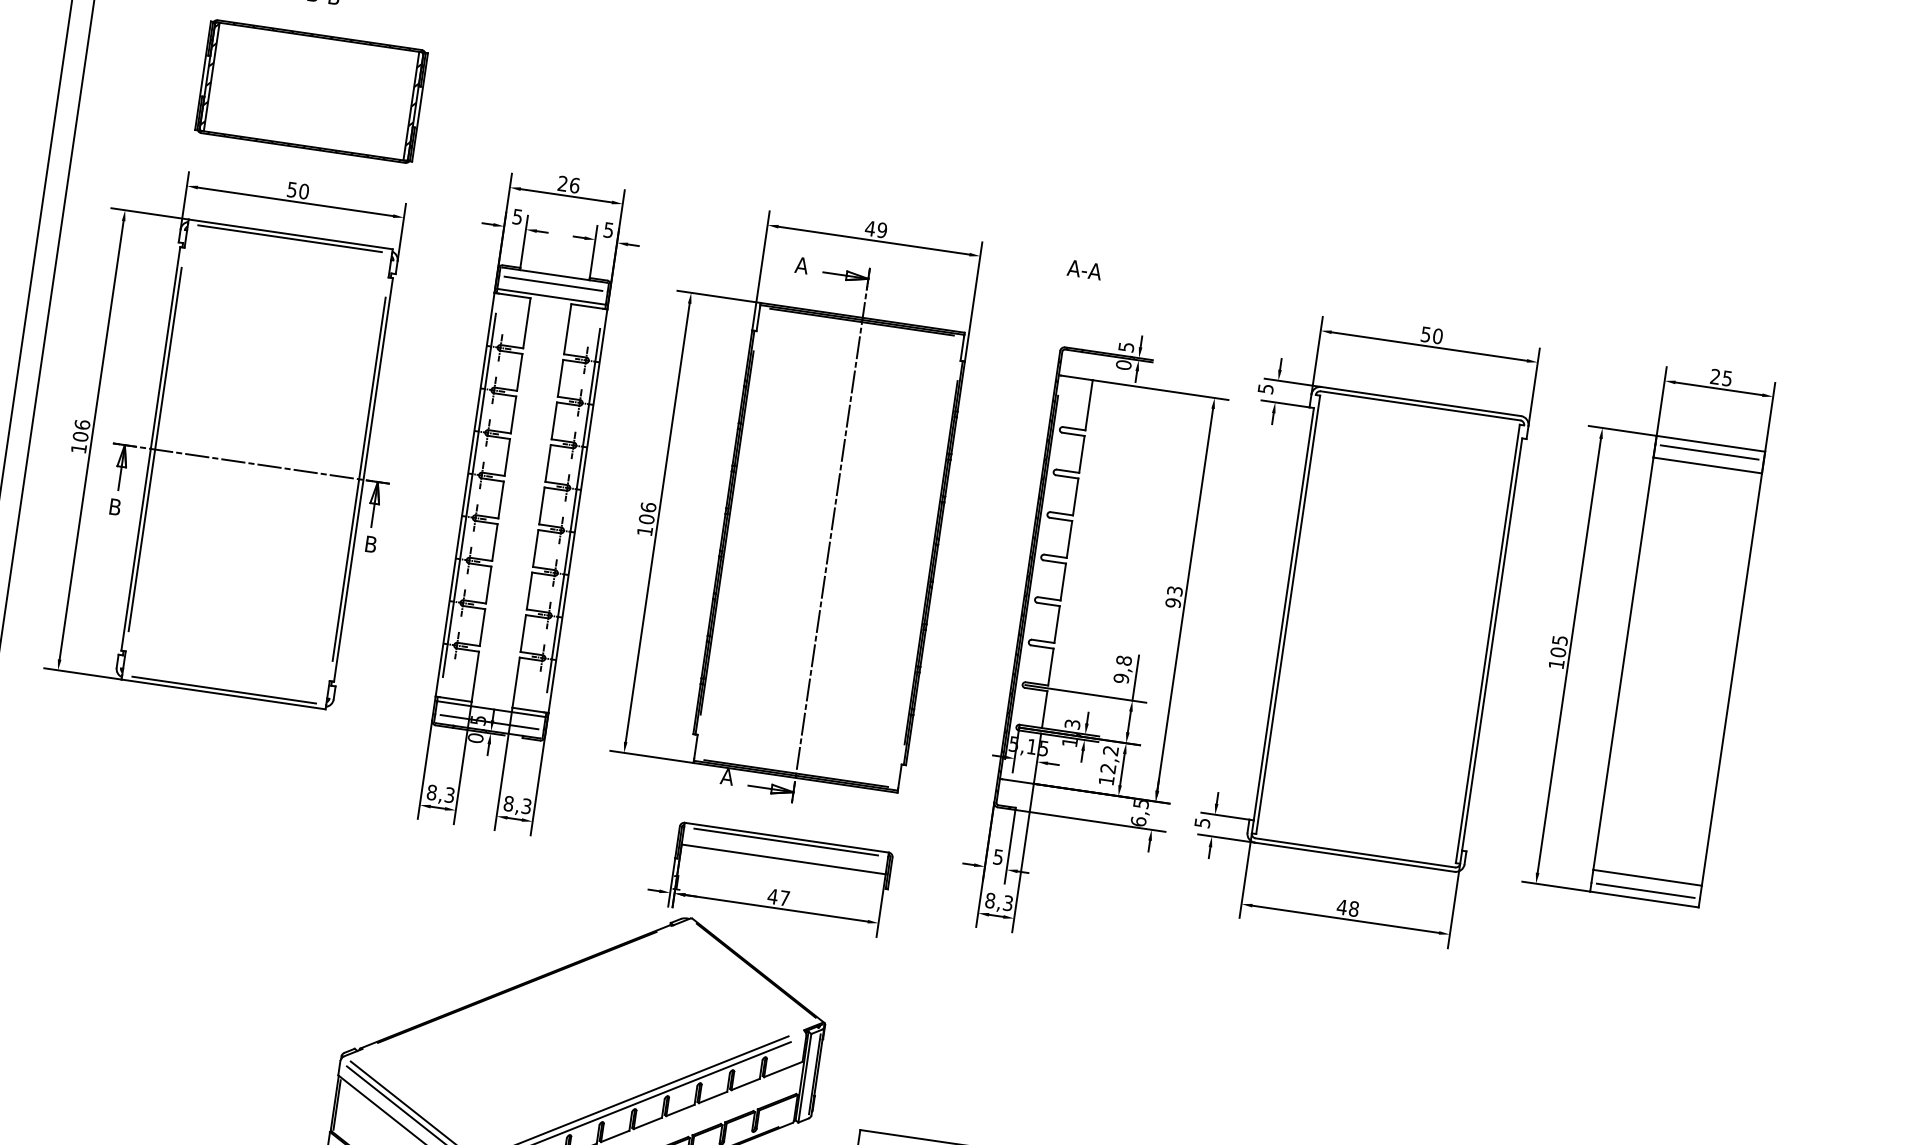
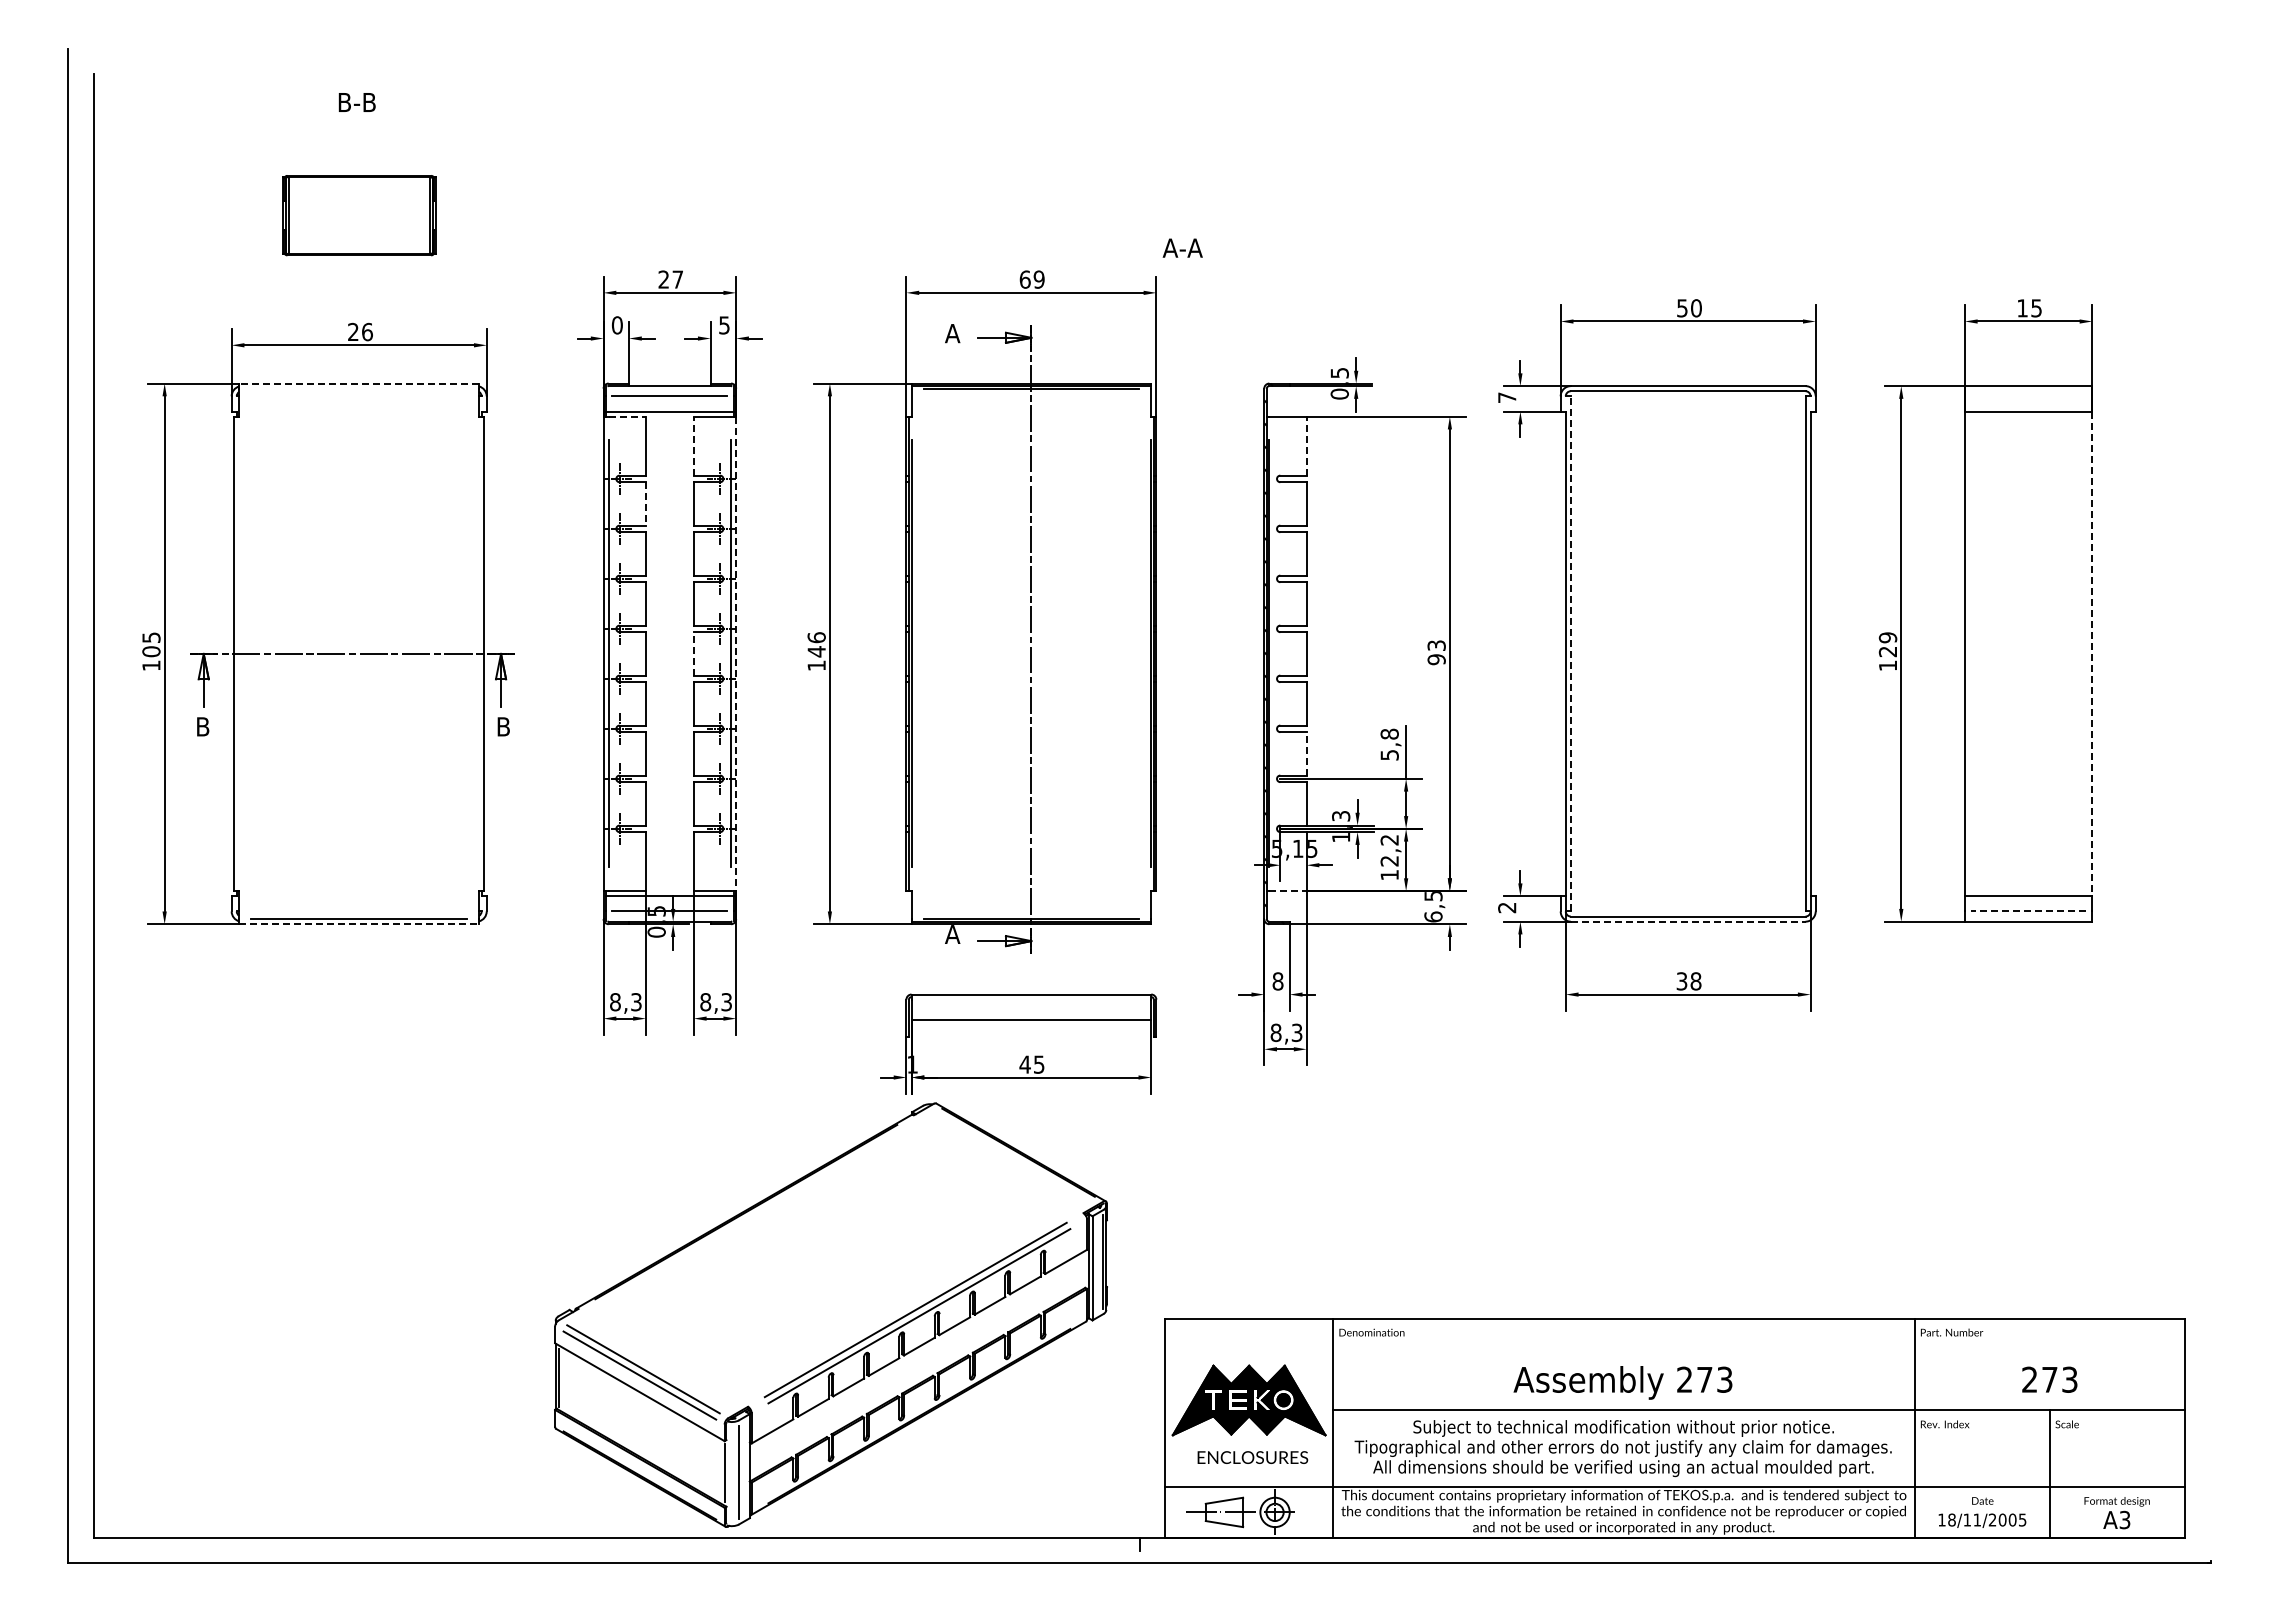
part: (311, 91) -> (359, 215), size x0.6
text: (574, 185) -> (677, 279), 26 -> 27
text: (298, 190) -> (360, 331), 50 -> 26
text: (516, 216) -> (616, 325), 5 -> 0
text: (869, 228) -> (1024, 279), 49 -> 69
line: (290, 234) -> (359, 383), solid -> dashed
line: (290, 238) -> (359, 388), removed
text: (1084, 269) -> (1182, 247), moved
line: (514, 295) -> (627, 416), solid -> dashed
line: (567, 328) -> (693, 445), solid -> dashed
line: (519, 371) -> (645, 503), solid -> dashed
text: (1715, 377) -> (2022, 308), 25 -> 15
text: (1266, 388) -> (1507, 397), 5 -> 7
line: (1089, 404) -> (1306, 445), solid -> dashed
text: (82, 424) -> (151, 637), 106 -> 105
line: (155, 449) -> (239, 653), removed
line: (1709, 452) -> (2028, 396), removed
line: (359, 479) -> (479, 653), removed
line: (541, 505) -> (693, 653), solid -> dashed
line: (578, 511) -> (736, 654), solid -> dashed
text: (646, 519) -> (816, 651), 106 -> 146
line: (1287, 614) -> (1570, 653), solid -> dashed
text: (1558, 646) -> (1887, 644), 105 -> 129
line: (1050, 666) -> (1306, 753), solid -> dashed
text: (1121, 677) -> (1389, 754), 9,8 -> 5,8
line: (1731, 680) -> (2092, 654), solid -> dashed
line: (223, 694) -> (359, 924), solid -> dashed
line: (1017, 781) -> (1287, 891), solid -> dashed
text: (1202, 822) -> (1507, 907), 5 -> 2
line: (786, 841) -> (1031, 999), removed
text: (997, 857) -> (1277, 981), 5 -> 8
line: (1355, 857) -> (1688, 921), solid -> dashed
line: (1645, 890) -> (2028, 911), solid -> dashed
text: (785, 898) -> (1039, 1064), 47 -> 45
text: (1341, 907) -> (1681, 981), 48 -> 38

